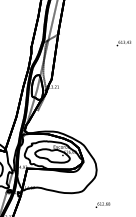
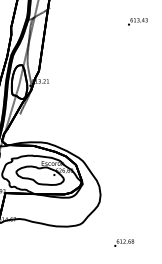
text: (102, 204) -> (123, 242), moved

